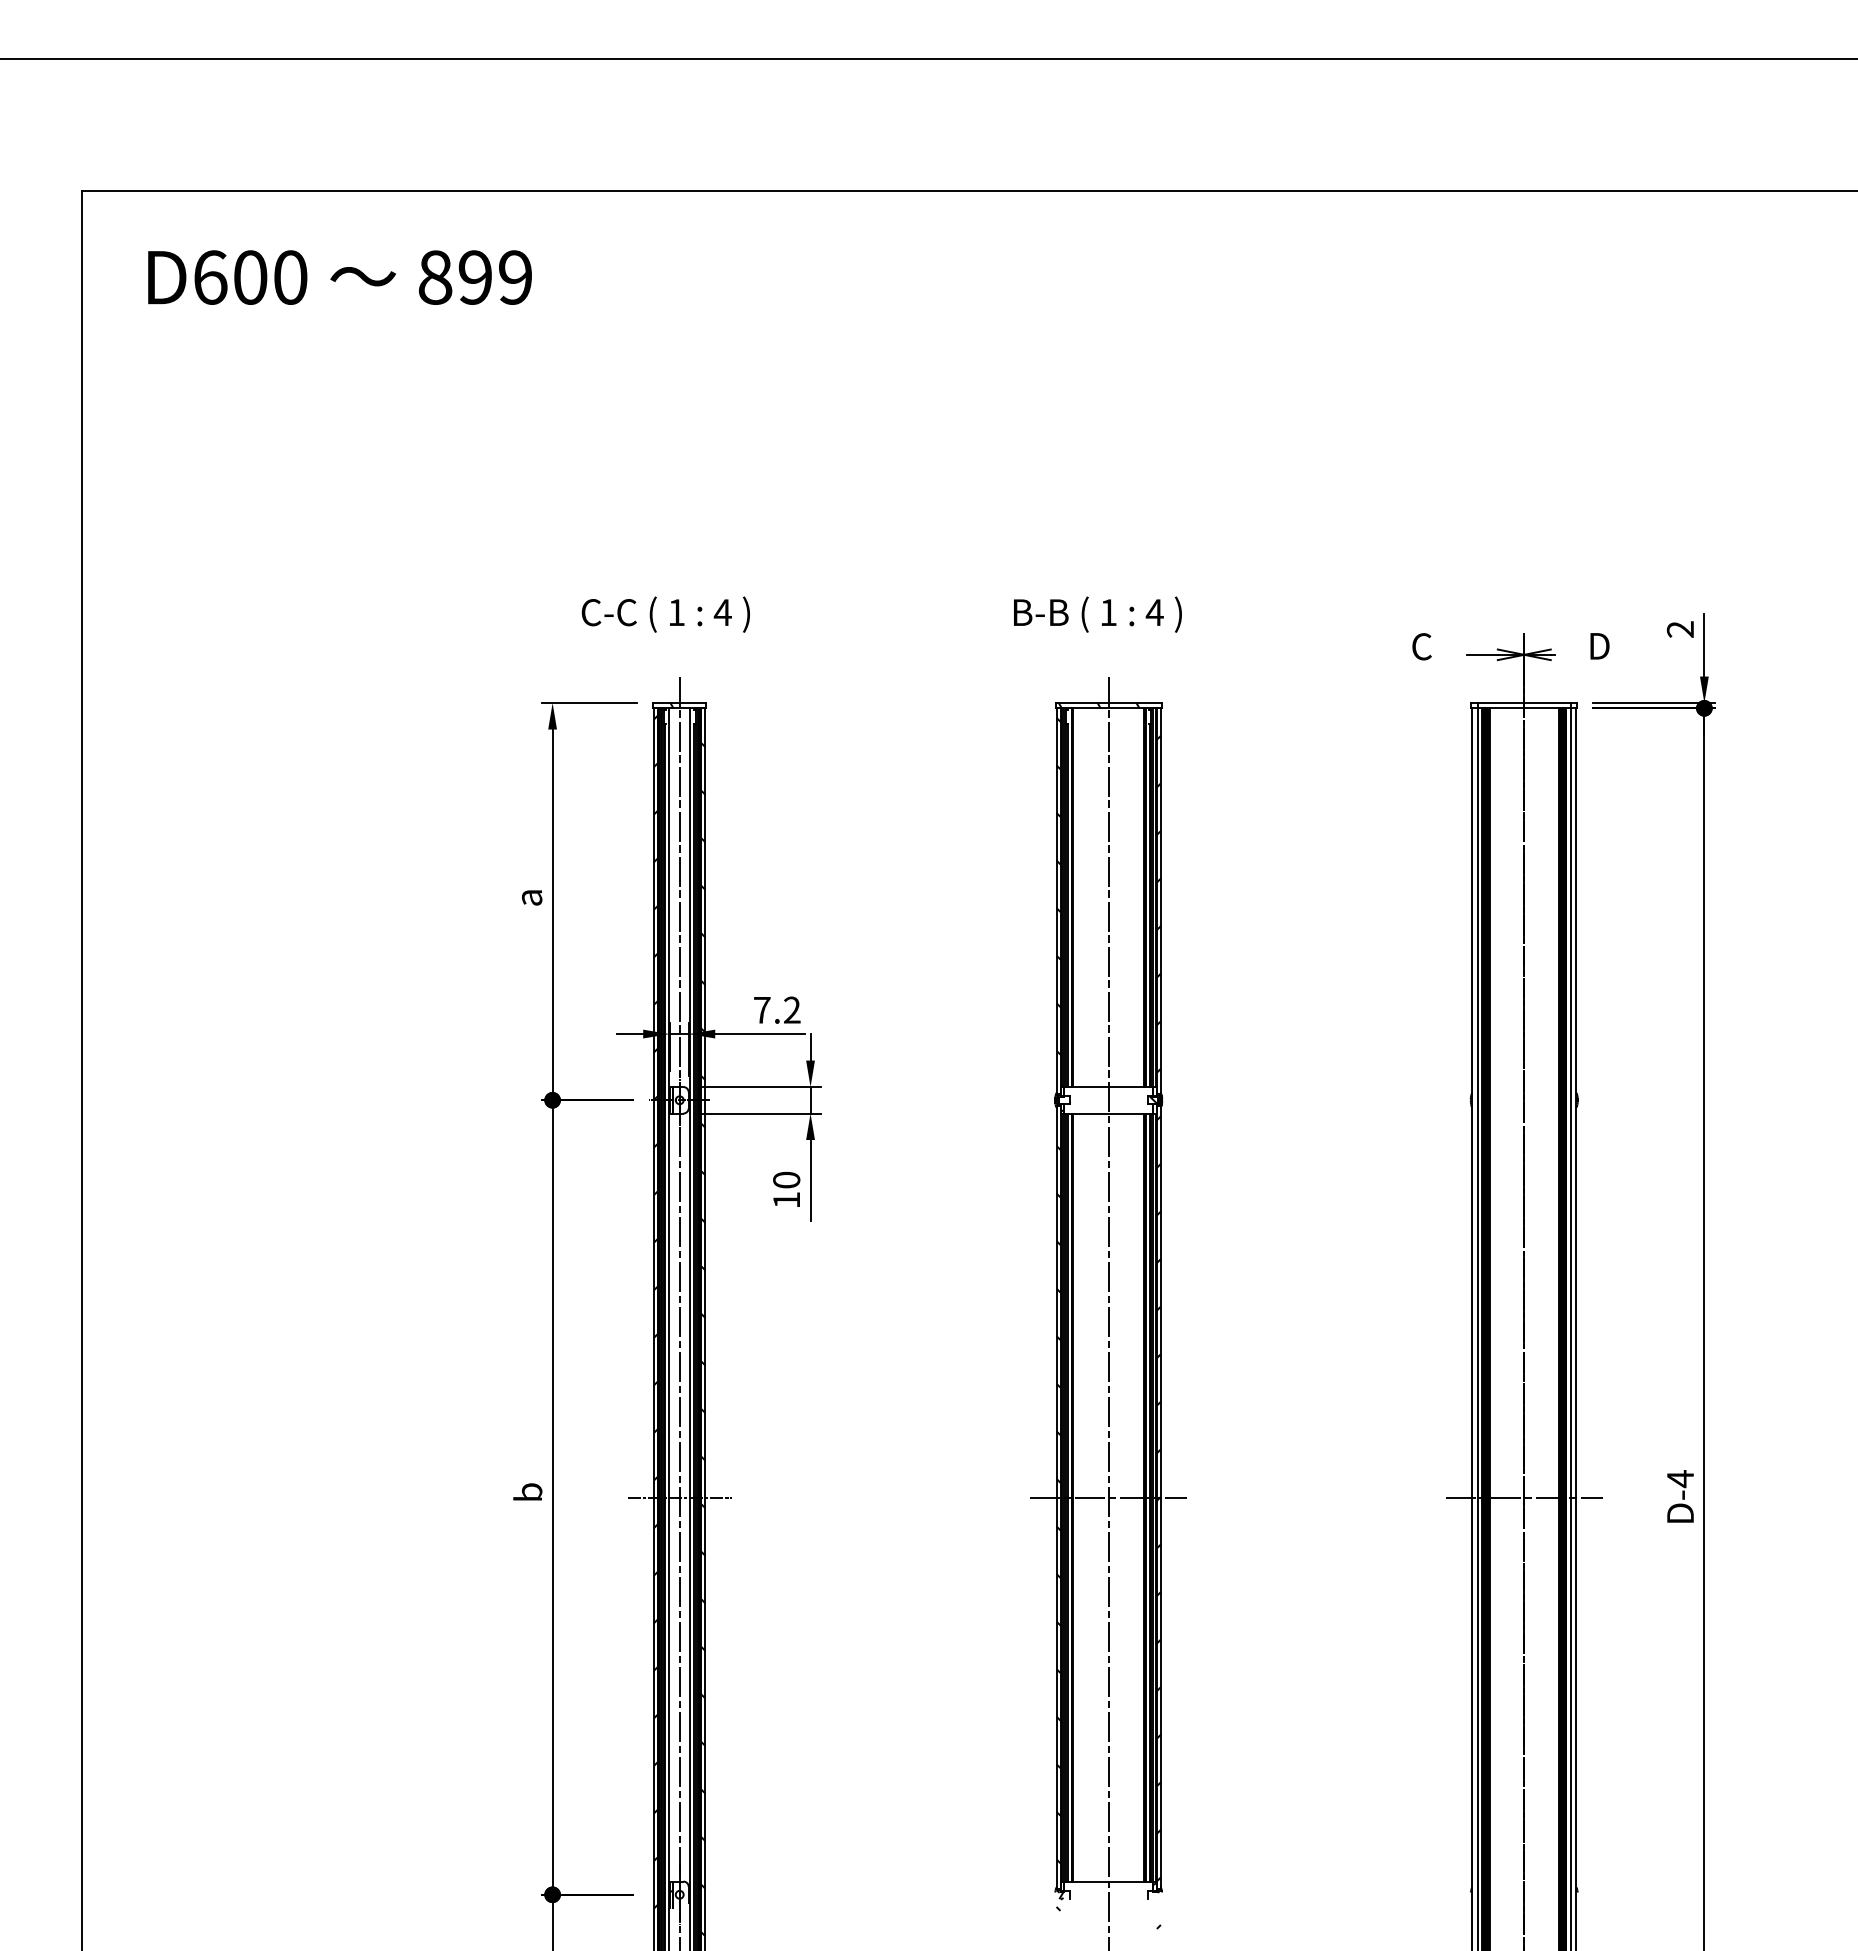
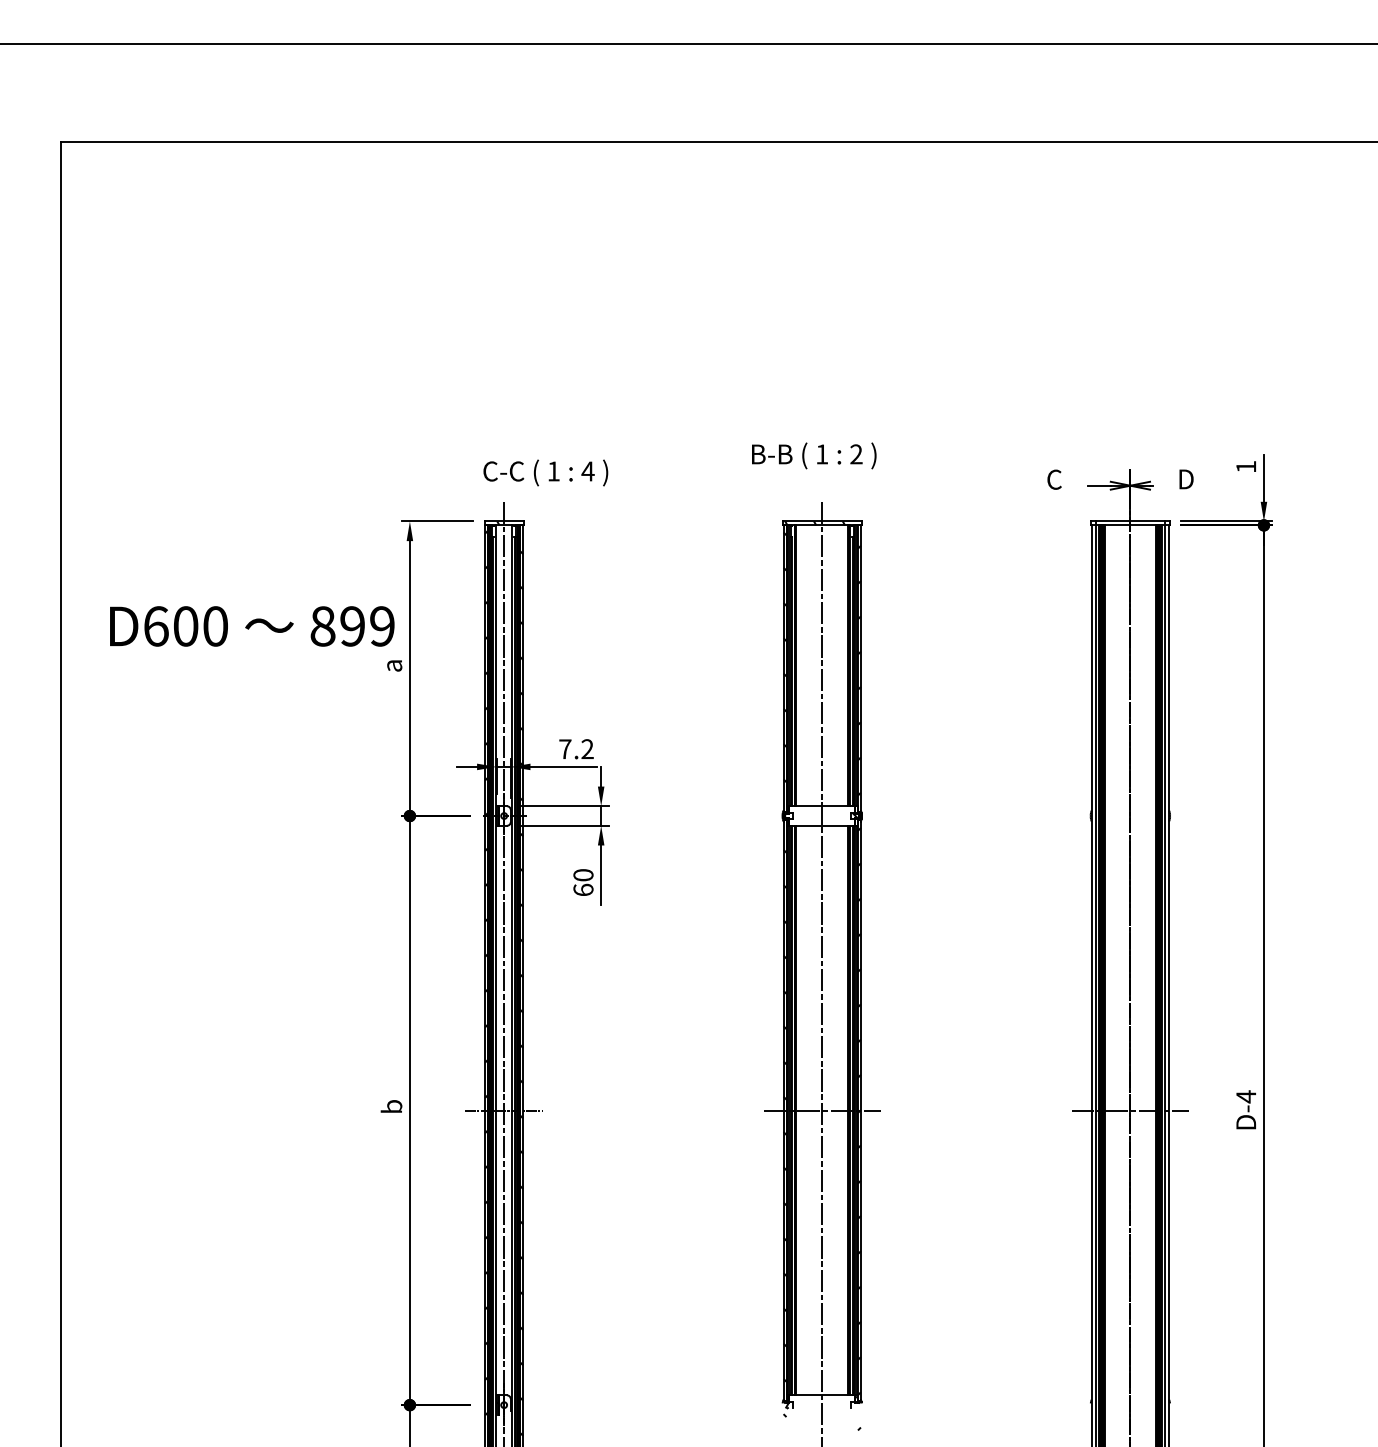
text: (339, 277) -> (251, 626), moved
text: (1154, 612) -> (856, 454), 4 -> 2
text: (665, 614) -> (545, 472), moved
text: (1679, 629) -> (1245, 466), 2 -> 1
text: (786, 1199) -> (583, 889), 10 -> 60

